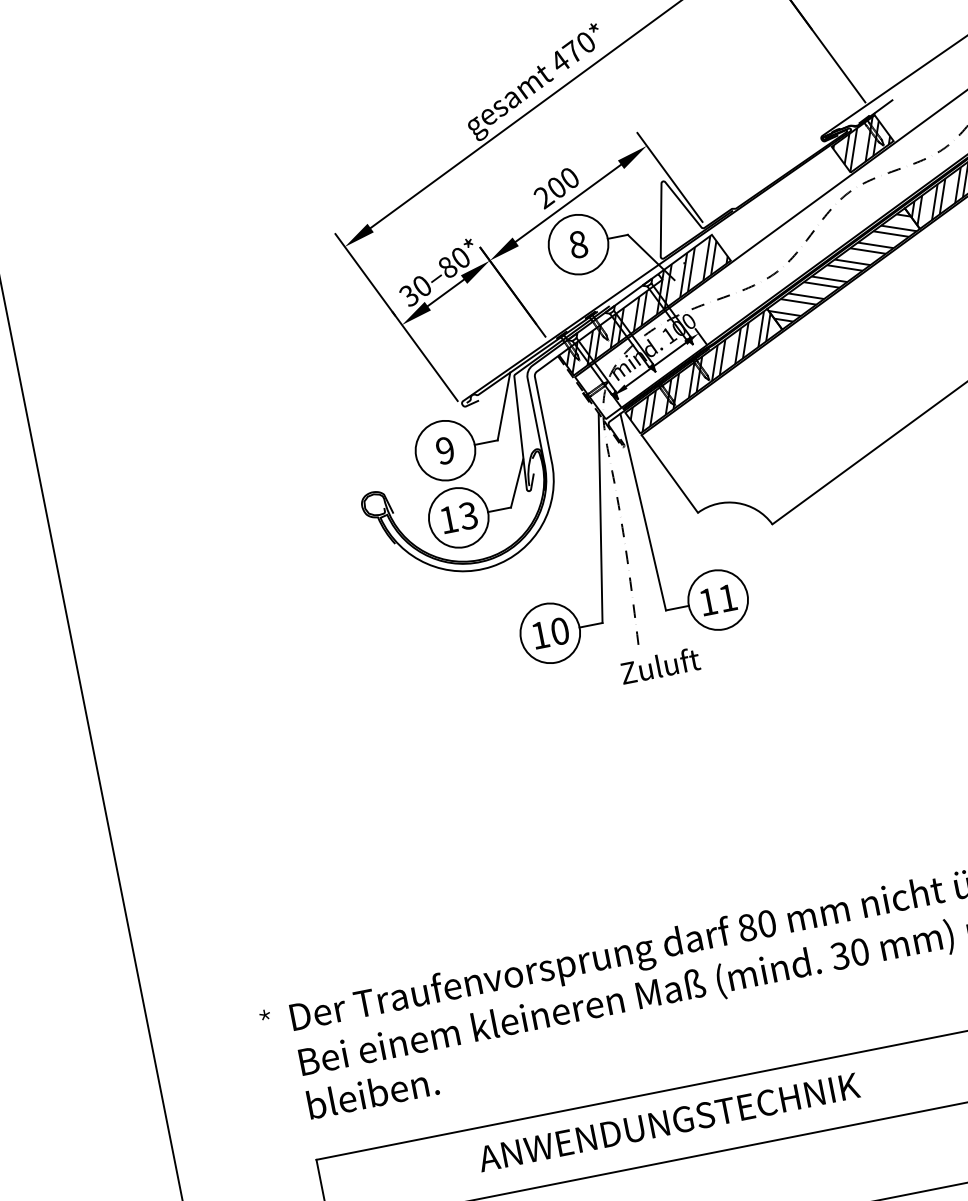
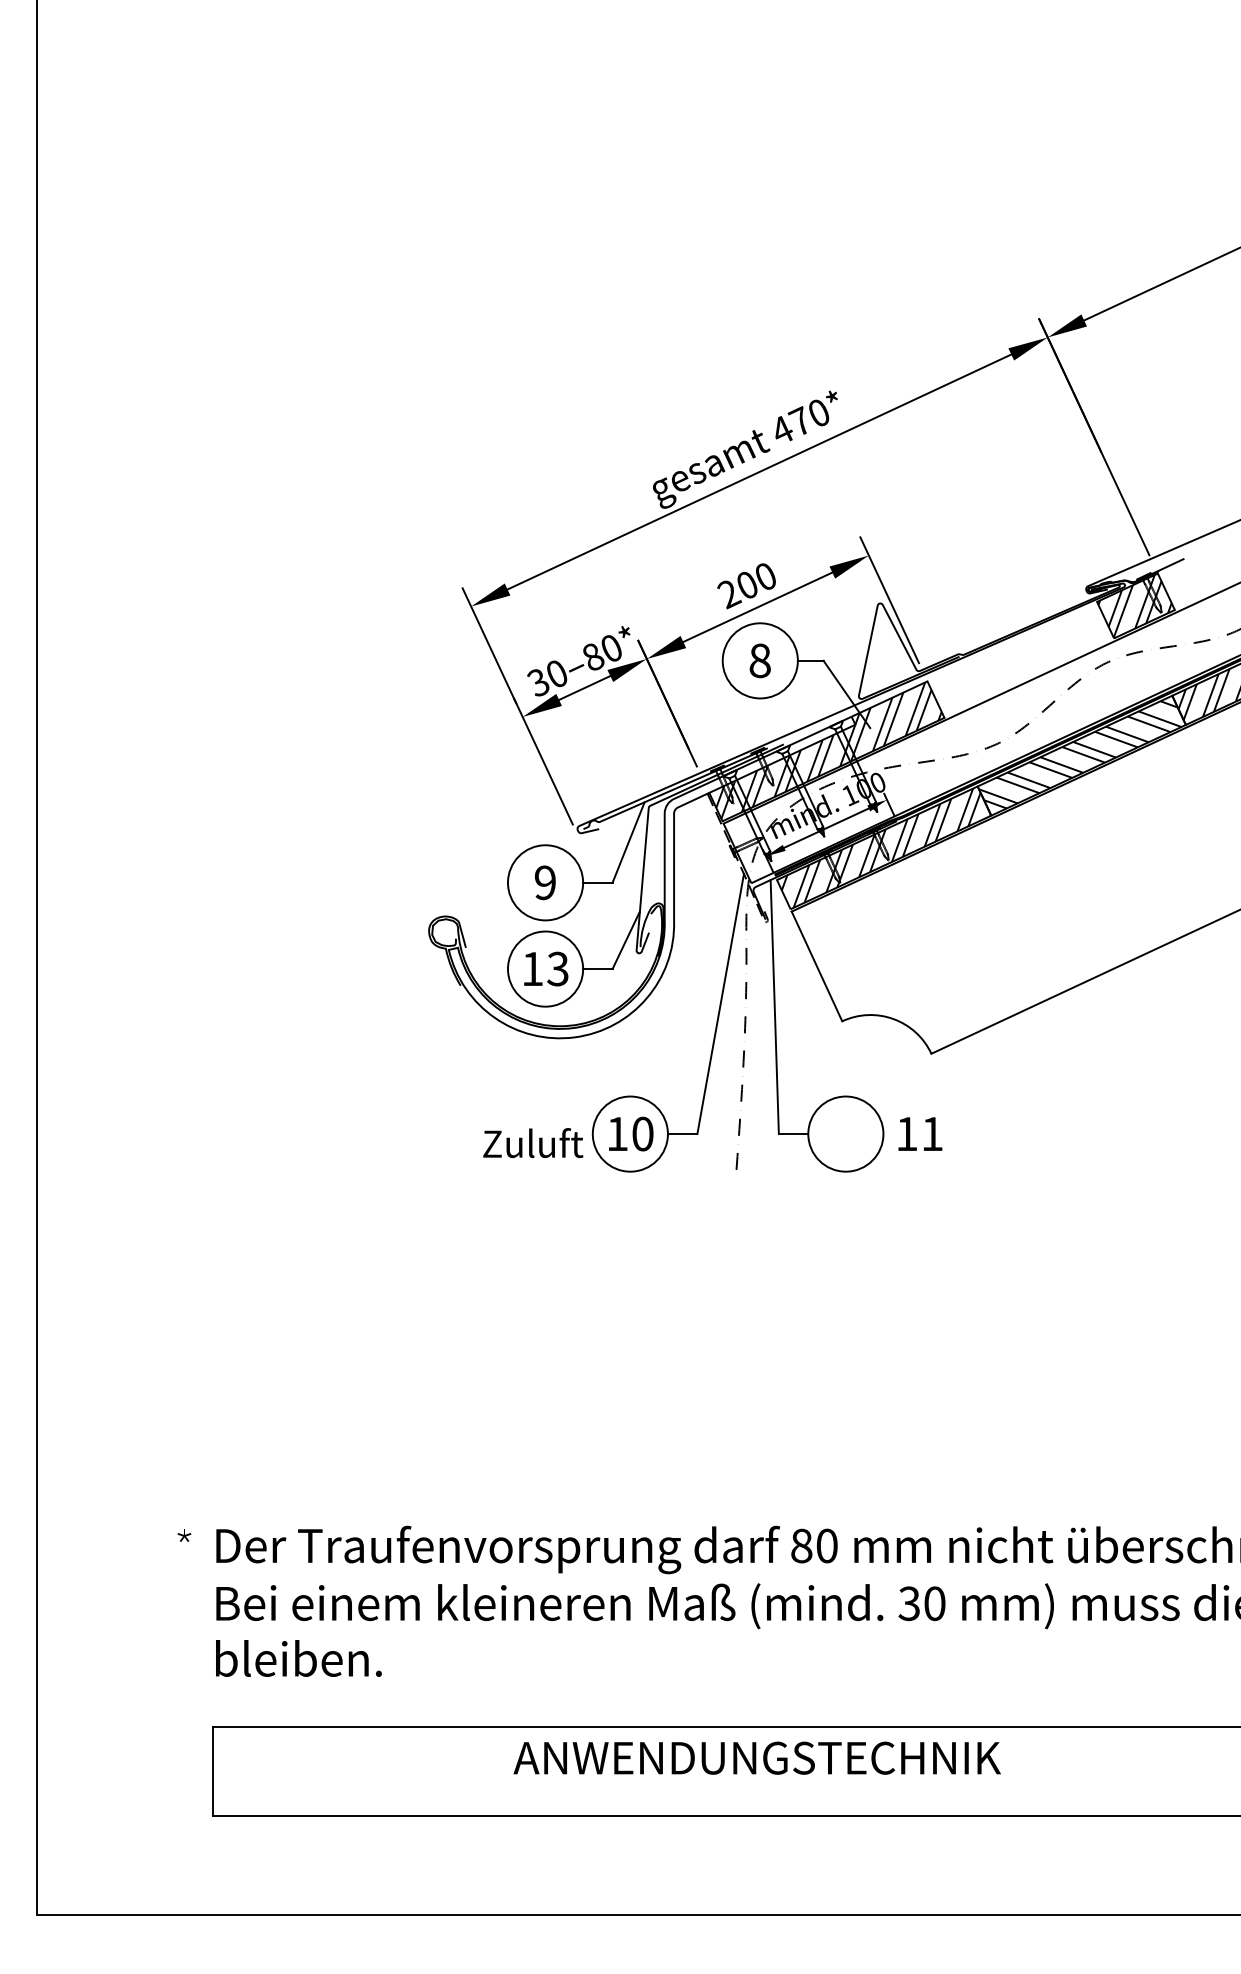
text: (718, 599) -> (920, 1133), moved
text: (660, 665) -> (533, 1142), moved
text: (668, 1121) -> (756, 1757), moved

